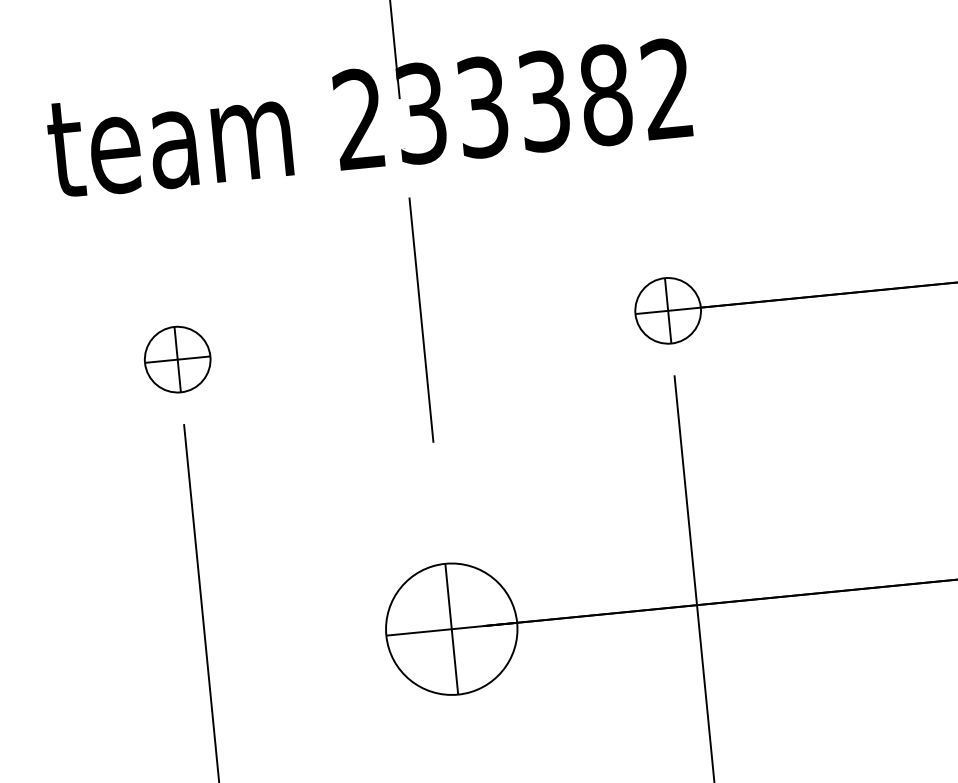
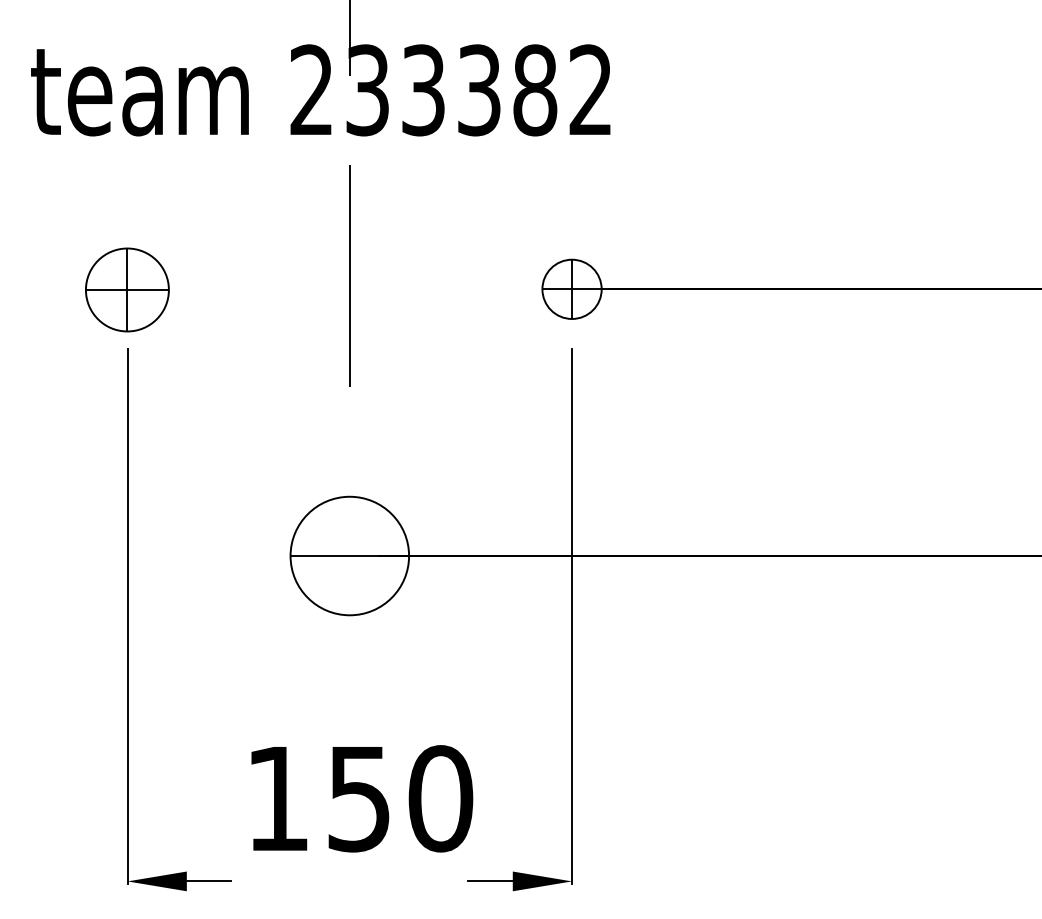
part: (177, 359) -> (127, 289), size x1.4
line: (451, 628) -> (349, 555), removed

